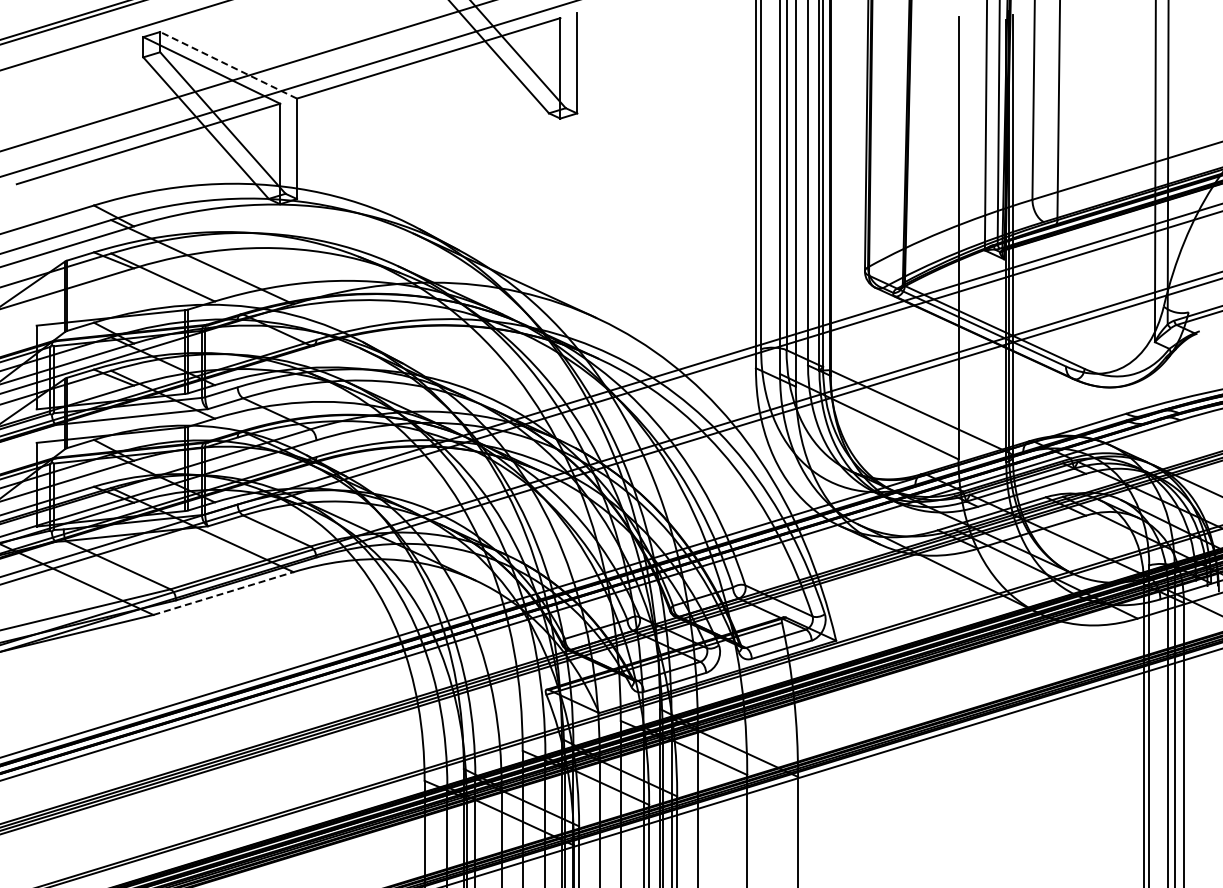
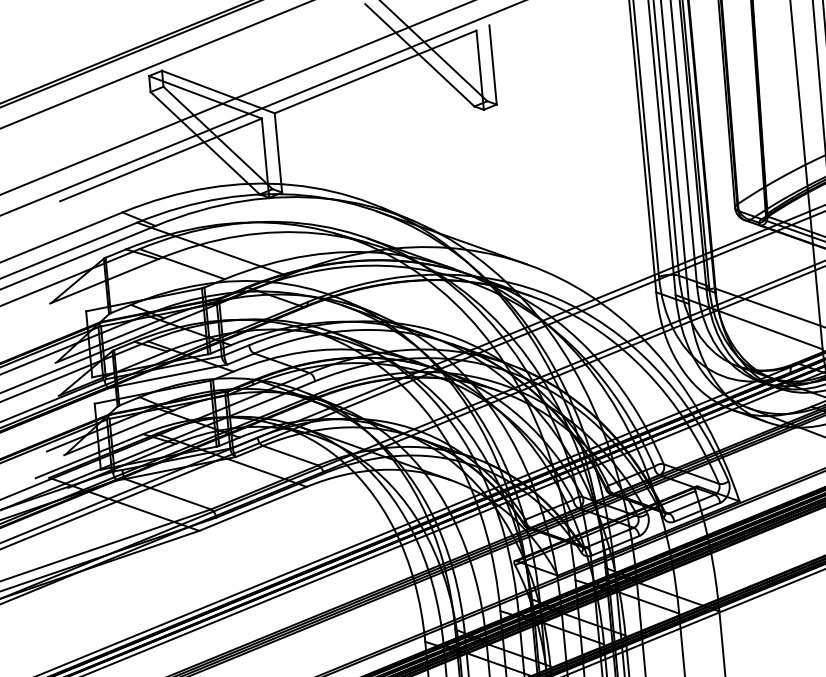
line: (228, 65) -> (218, 92), dashed -> solid
line: (223, 593) -> (253, 508), dashed -> solid

